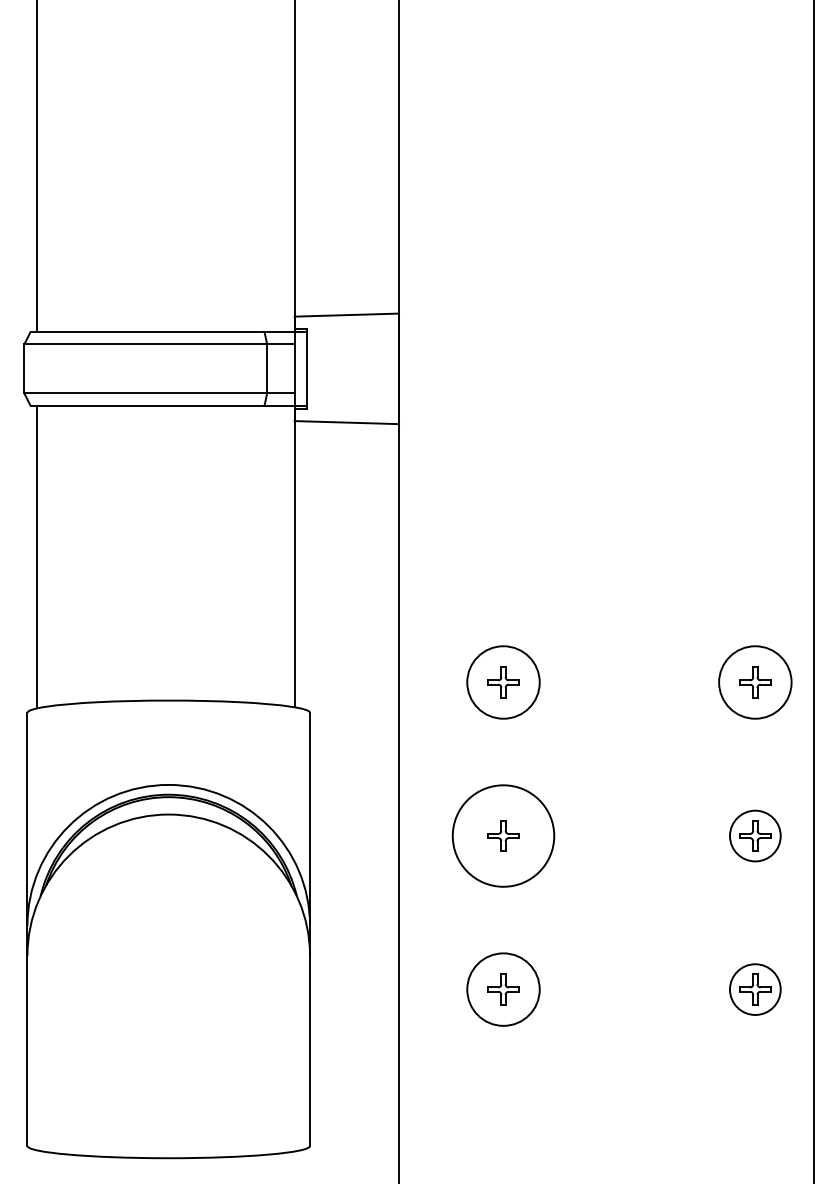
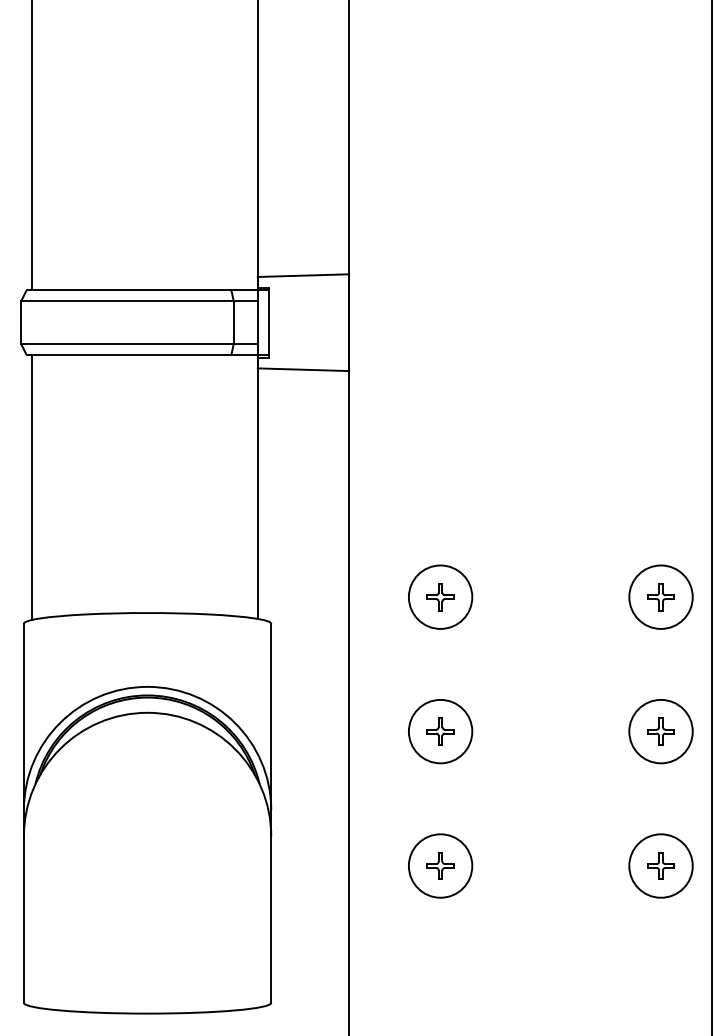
circle: (503, 835) -> (440, 731), size x0.71
circle: (755, 835) -> (661, 731), size x1.43
circle: (755, 989) -> (661, 865), size x1.43

